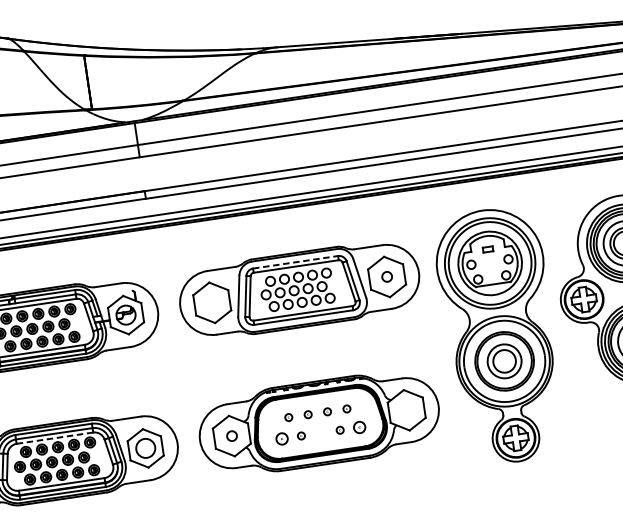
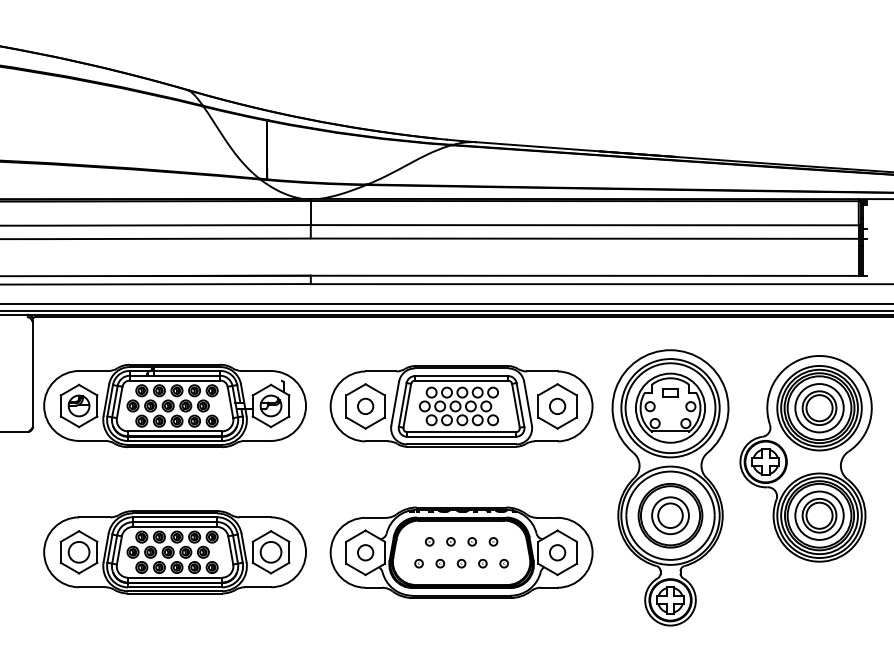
part: (488, 249) -> (670, 392), size x1.43
line: (295, 262) -> (461, 376), dashed -> solid
circle: (386, 276) -> (557, 405), size x1.43
circle: (212, 302) -> (365, 405), added
circle: (406, 410) -> (557, 552), added
part: (358, 427) -> (503, 563), size x0.62
part: (320, 432) -> (461, 563), added
circle: (231, 435) -> (365, 552), size x1.43
line: (54, 437) -> (174, 526), dashed -> solid
part: (281, 438) -> (418, 563), size x0.62

